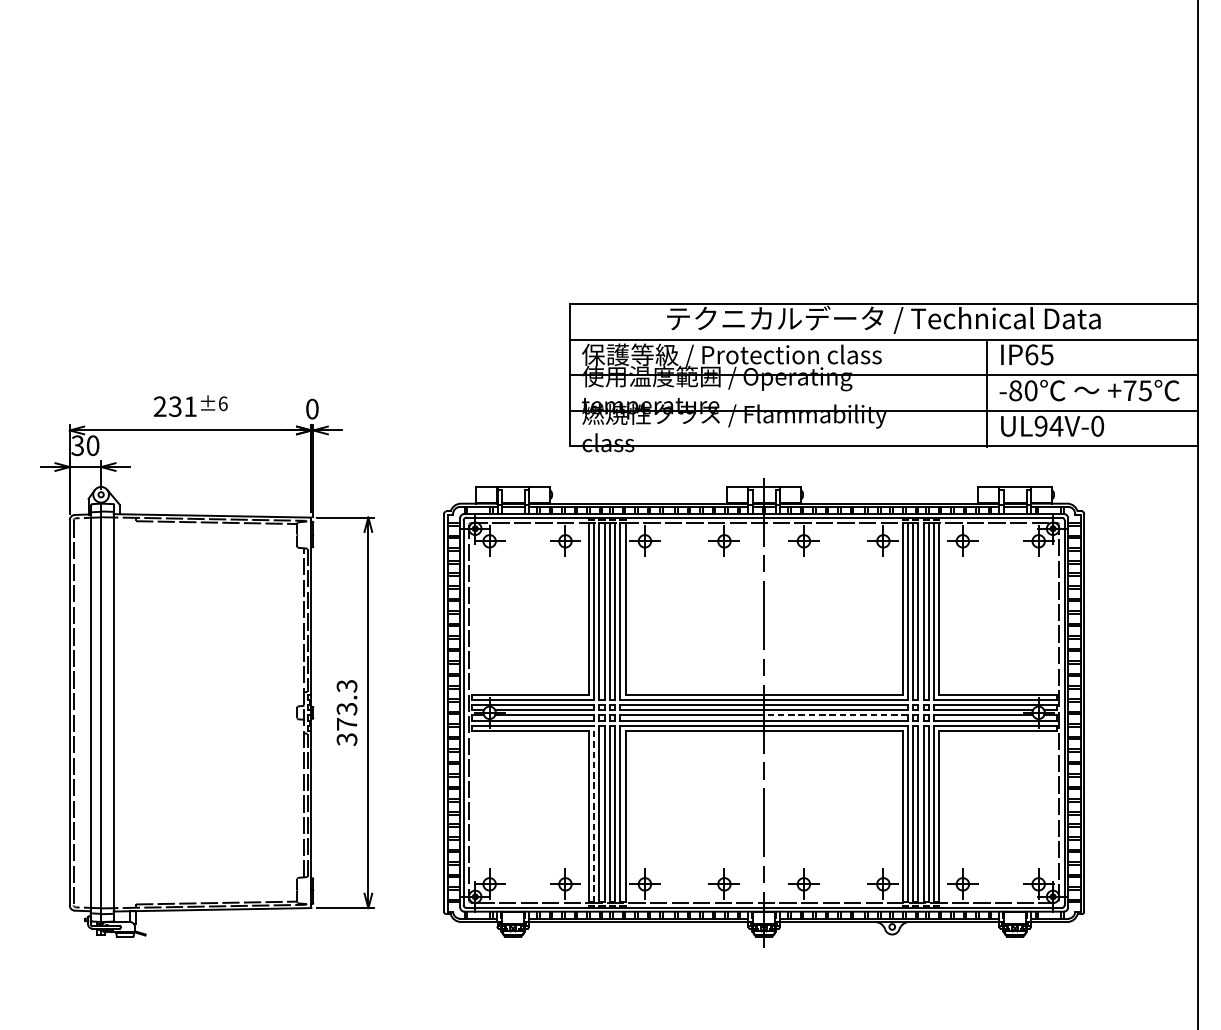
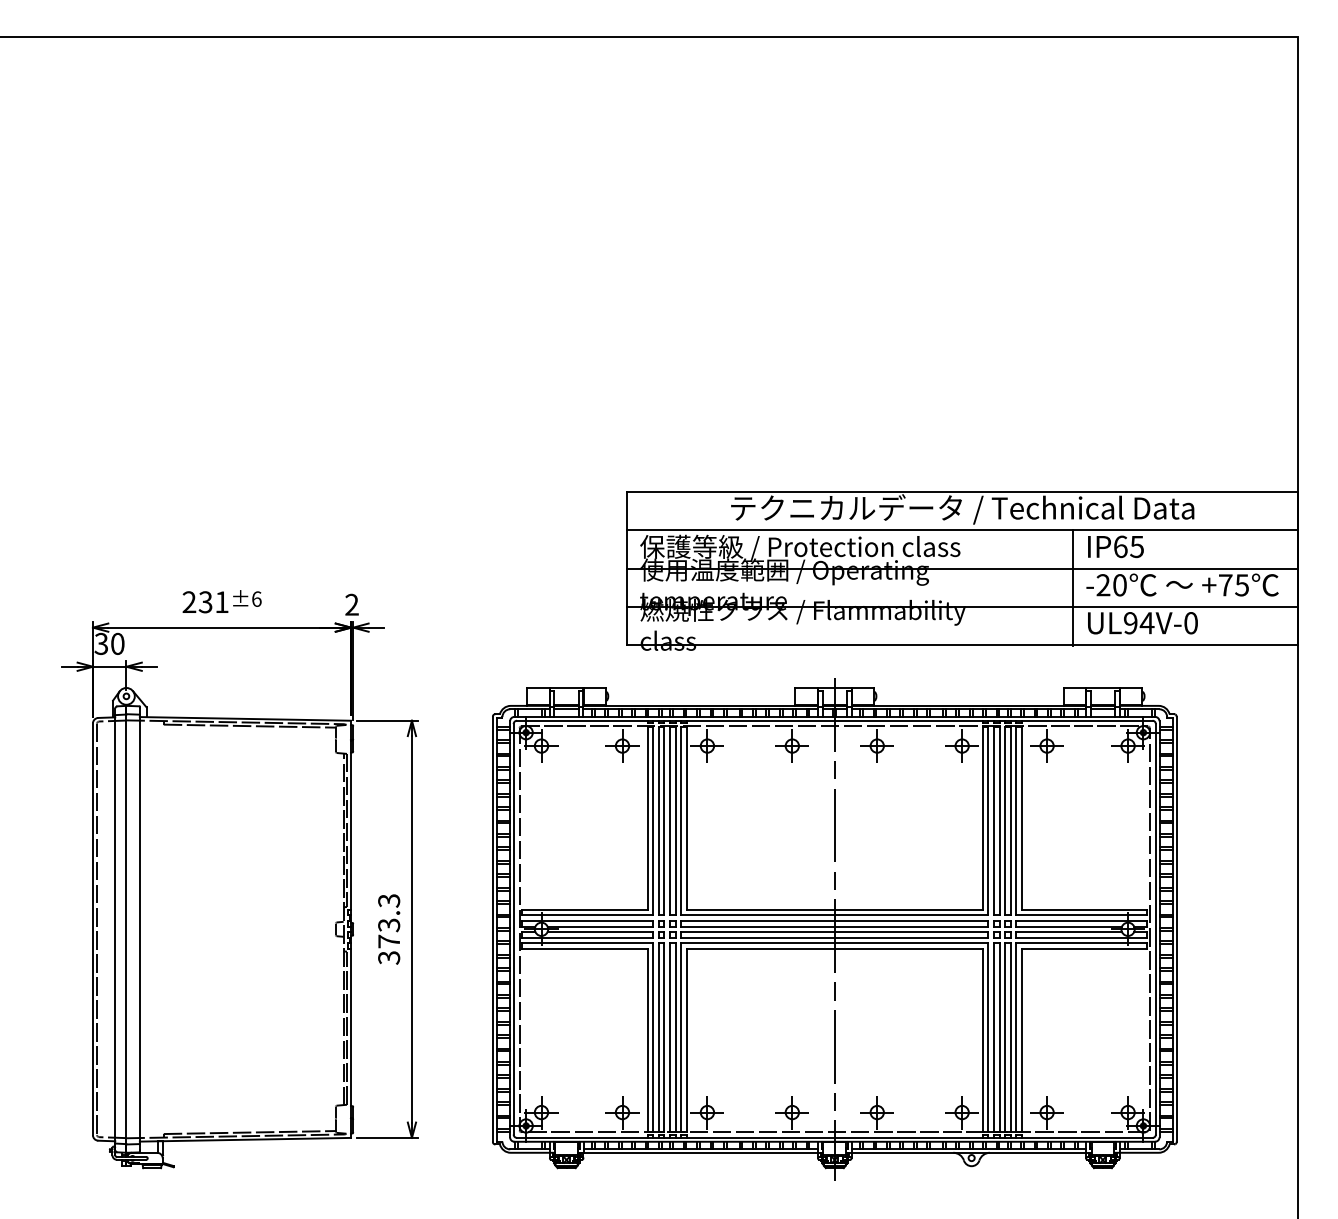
text: (1015, 391) -> (1103, 585), -80 -> -20
text: (311, 408) -> (351, 604), 0 -> 2
line: (835, 715) -> (911, 932), dashed -> solid
line: (594, 813) -> (653, 1036), dashed -> solid

